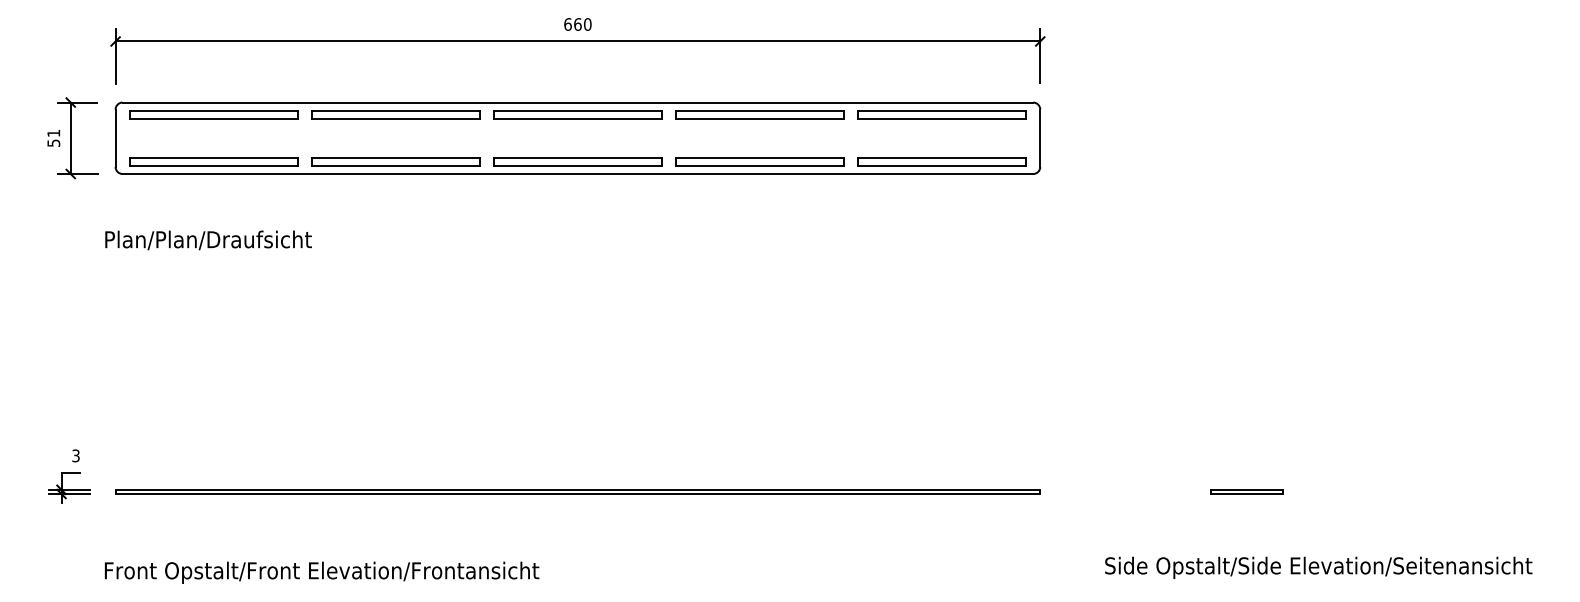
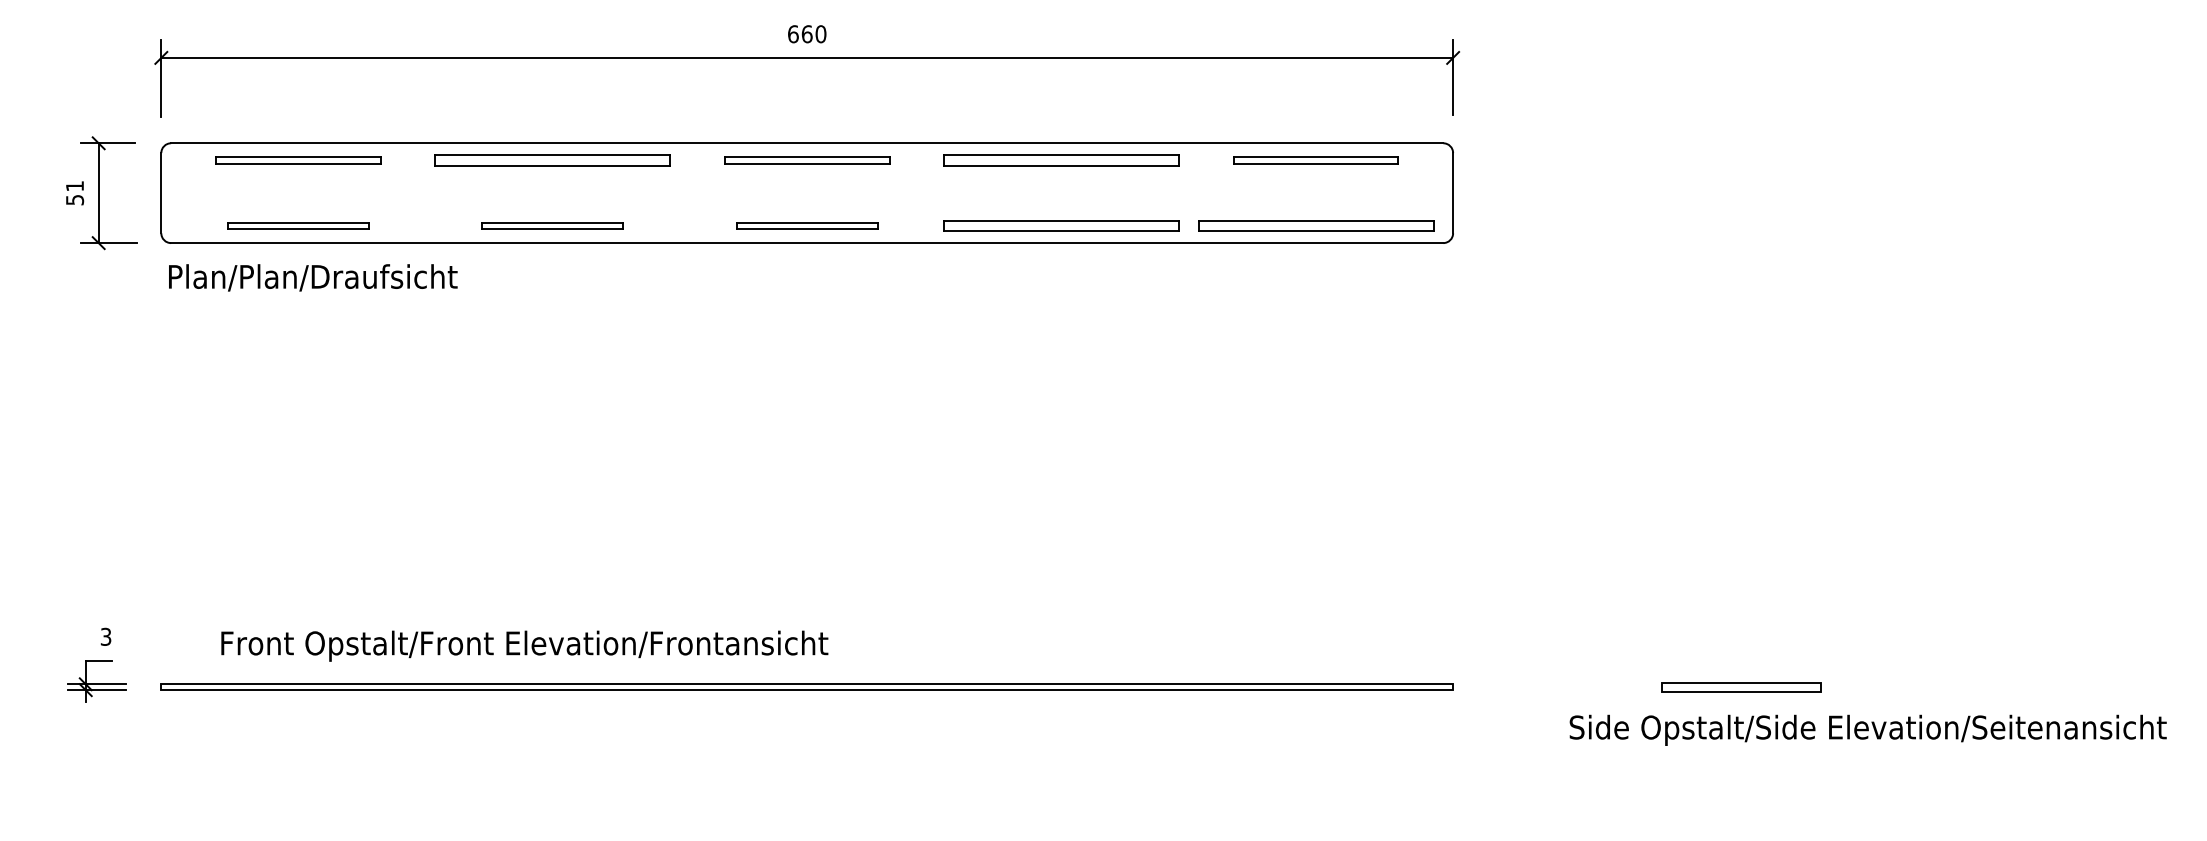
part: (213, 114) -> (298, 160), size x0.7
part: (578, 114) -> (807, 160), size x0.7
part: (942, 114) -> (1316, 160), size x0.7
part: (213, 161) -> (298, 225), size x0.6
part: (395, 161) -> (552, 225), size x0.6
part: (578, 161) -> (807, 225), size x0.6
text: (208, 240) -> (313, 277), moved
part: (1246, 491) -> (1741, 686), size x1.6
text: (1318, 567) -> (1867, 729), moved
text: (321, 572) -> (524, 645), moved

